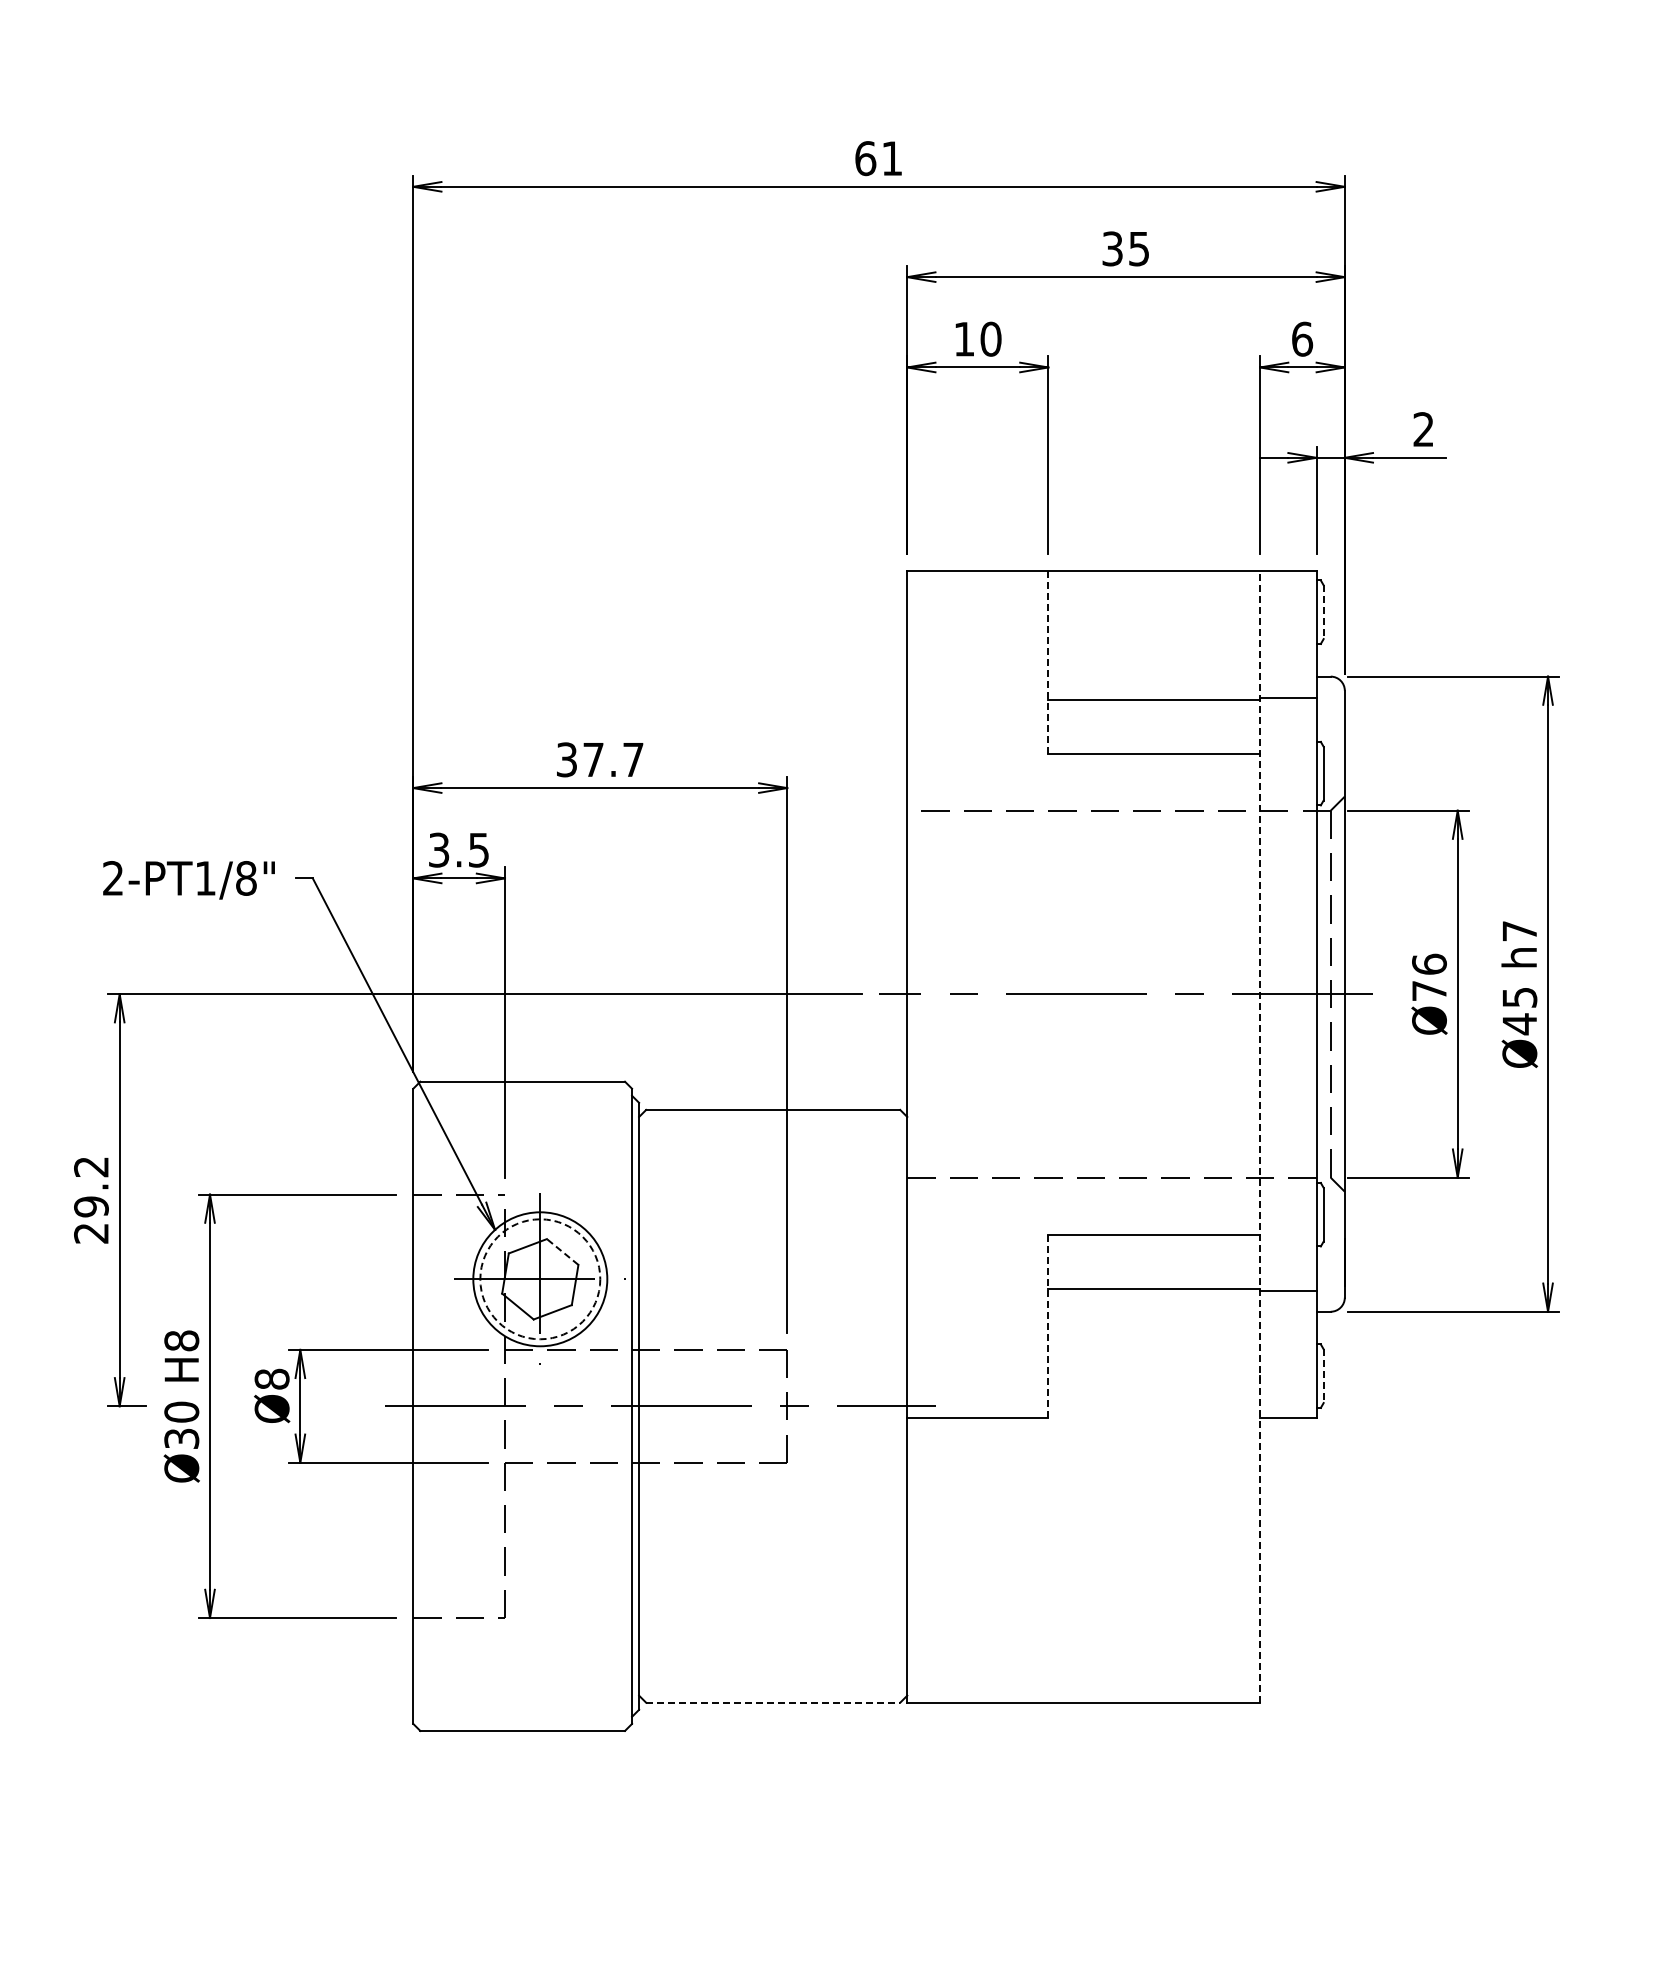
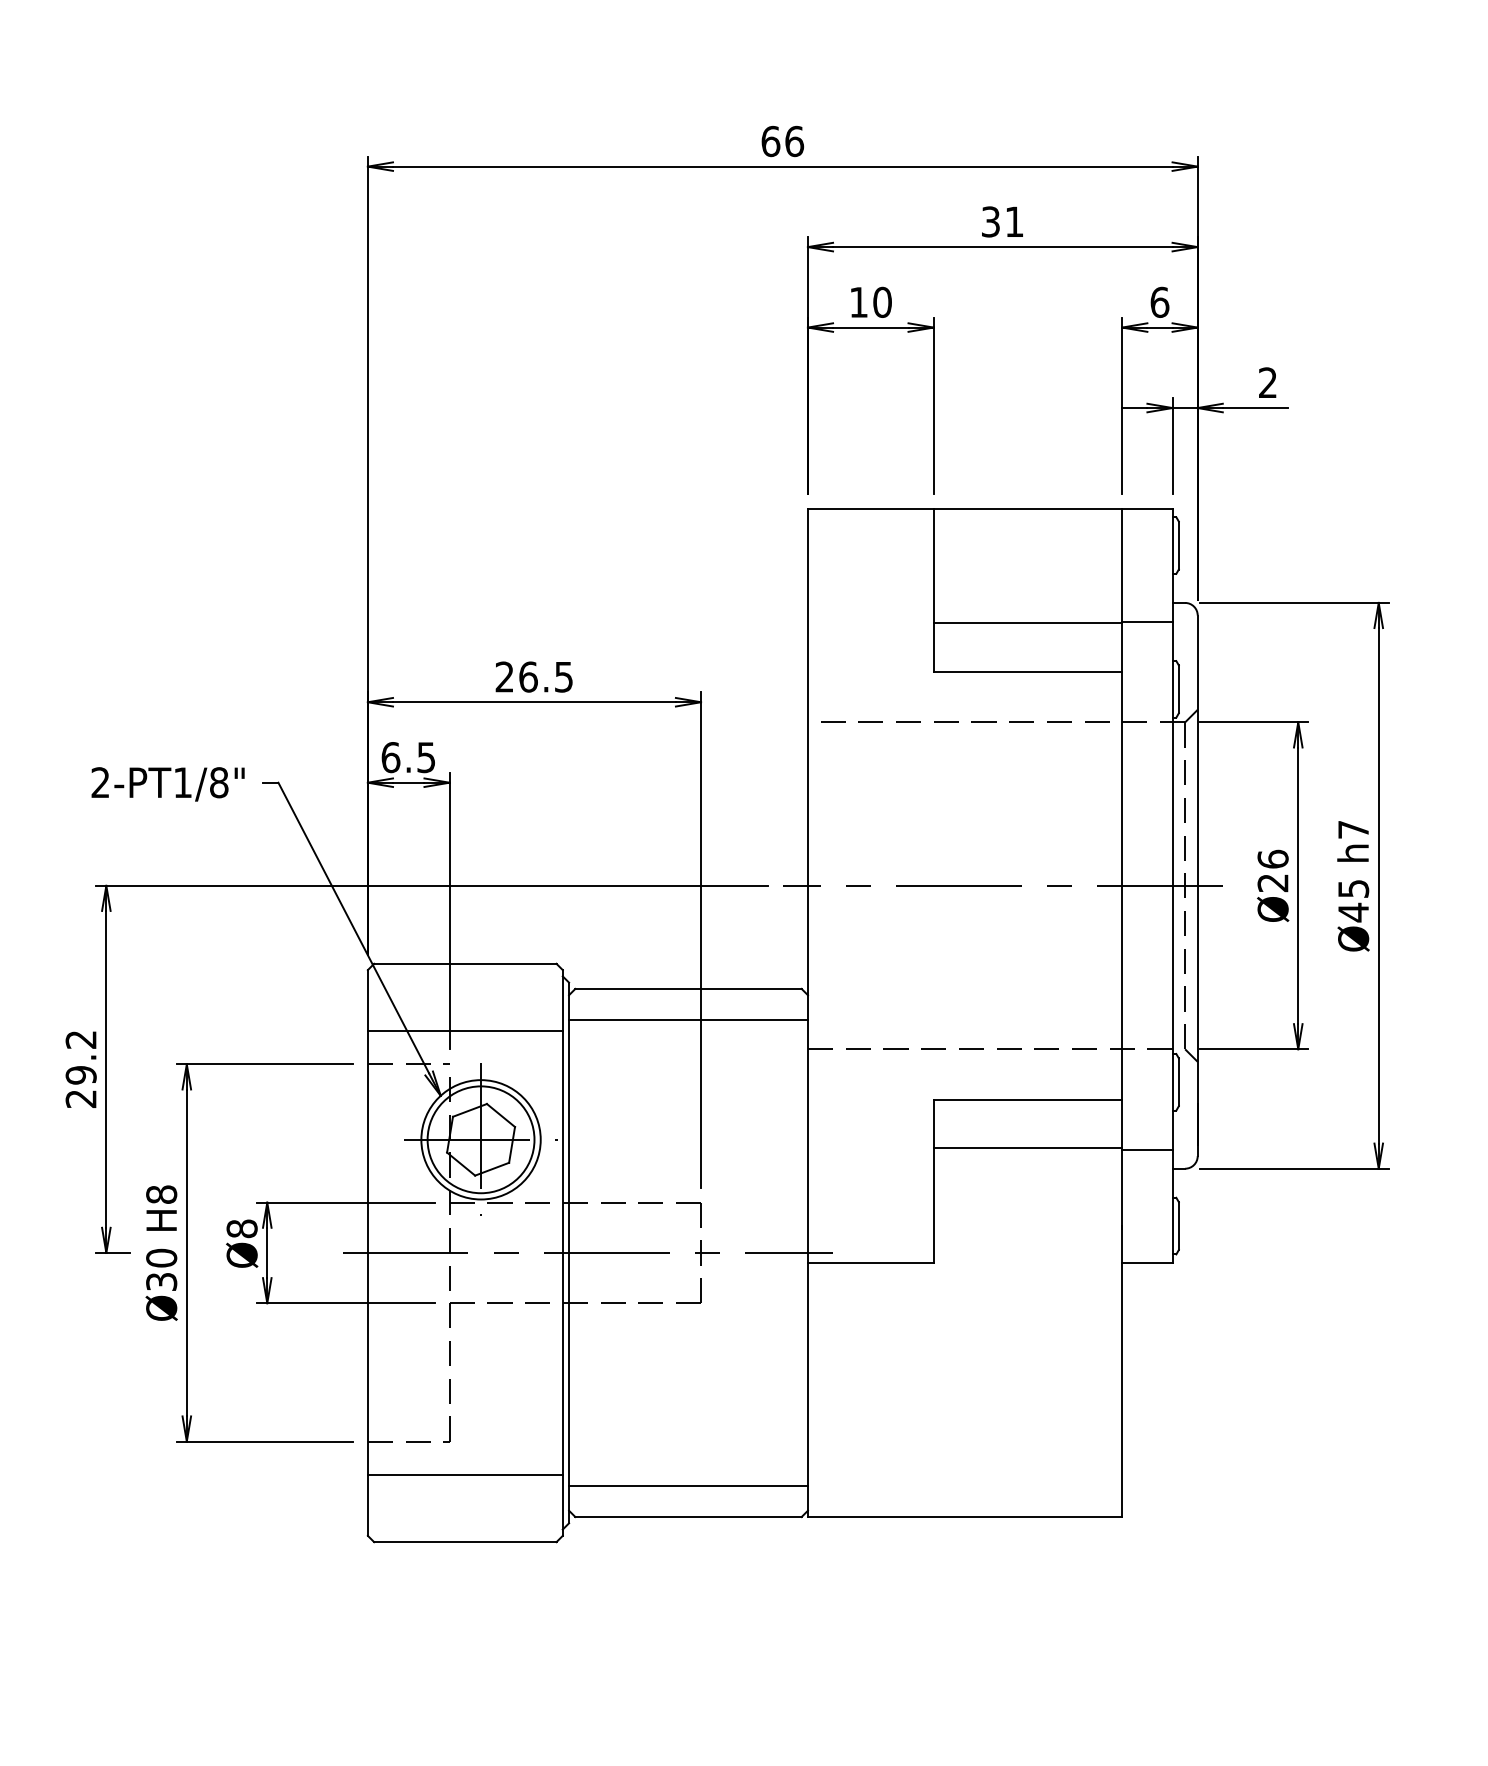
text: (892, 158) -> (794, 141), 61 -> 66
text: (1138, 249) -> (1013, 222), 35 -> 31
line: (1323, 612) -> (1178, 545), dashed -> solid
line: (1048, 662) -> (933, 590), dashed -> solid
text: (599, 759) -> (533, 676), 37.7 -> 26.5
text: (438, 849) -> (390, 756), 3.5 -> 6.5
text: (1429, 991) -> (1273, 883), Ø76 -> Ø26
line: (1260, 1136) -> (1122, 1012), dashed -> solid
line: (773, 1144) -> (688, 1019), added
line: (522, 1157) -> (465, 1031), added
line: (562, 1251) -> (500, 1115), dashed -> solid
circle: (540, 1279) -> (481, 1139), dashed -> solid
line: (1048, 1326) -> (933, 1181), dashed -> solid
line: (1323, 1376) -> (1178, 1226), dashed -> solid
line: (522, 1655) -> (465, 1474), added
line: (773, 1667) -> (688, 1485), added
line: (773, 1702) -> (688, 1516), dashed -> solid

